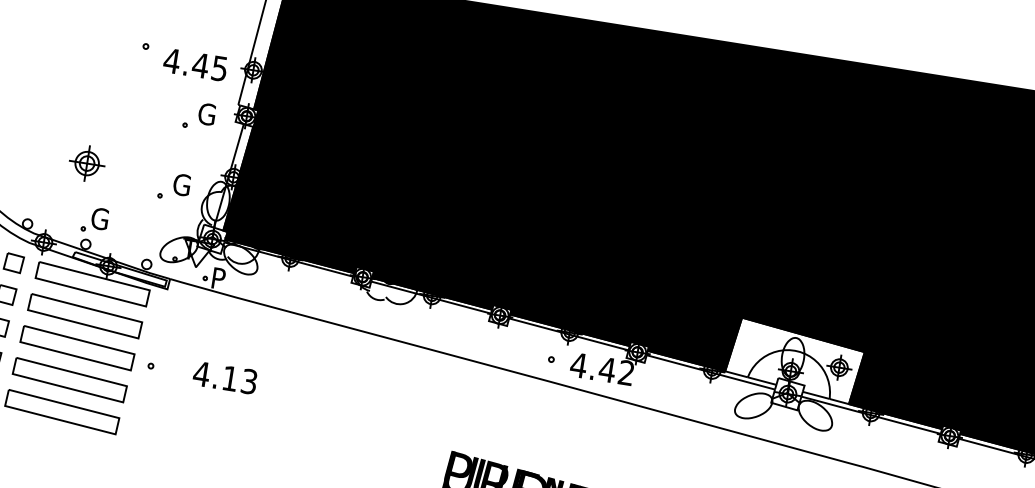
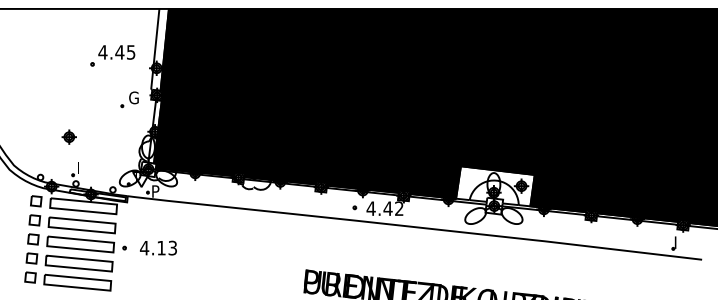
text: (194, 64) -> (116, 52), moved
part: (85, 162) -> (68, 136), size x0.71
part: (173, 186) -> (121, 142), removed
text: (99, 218) -> (81, 167), G -> I
text: (225, 376) -> (158, 247), moved

